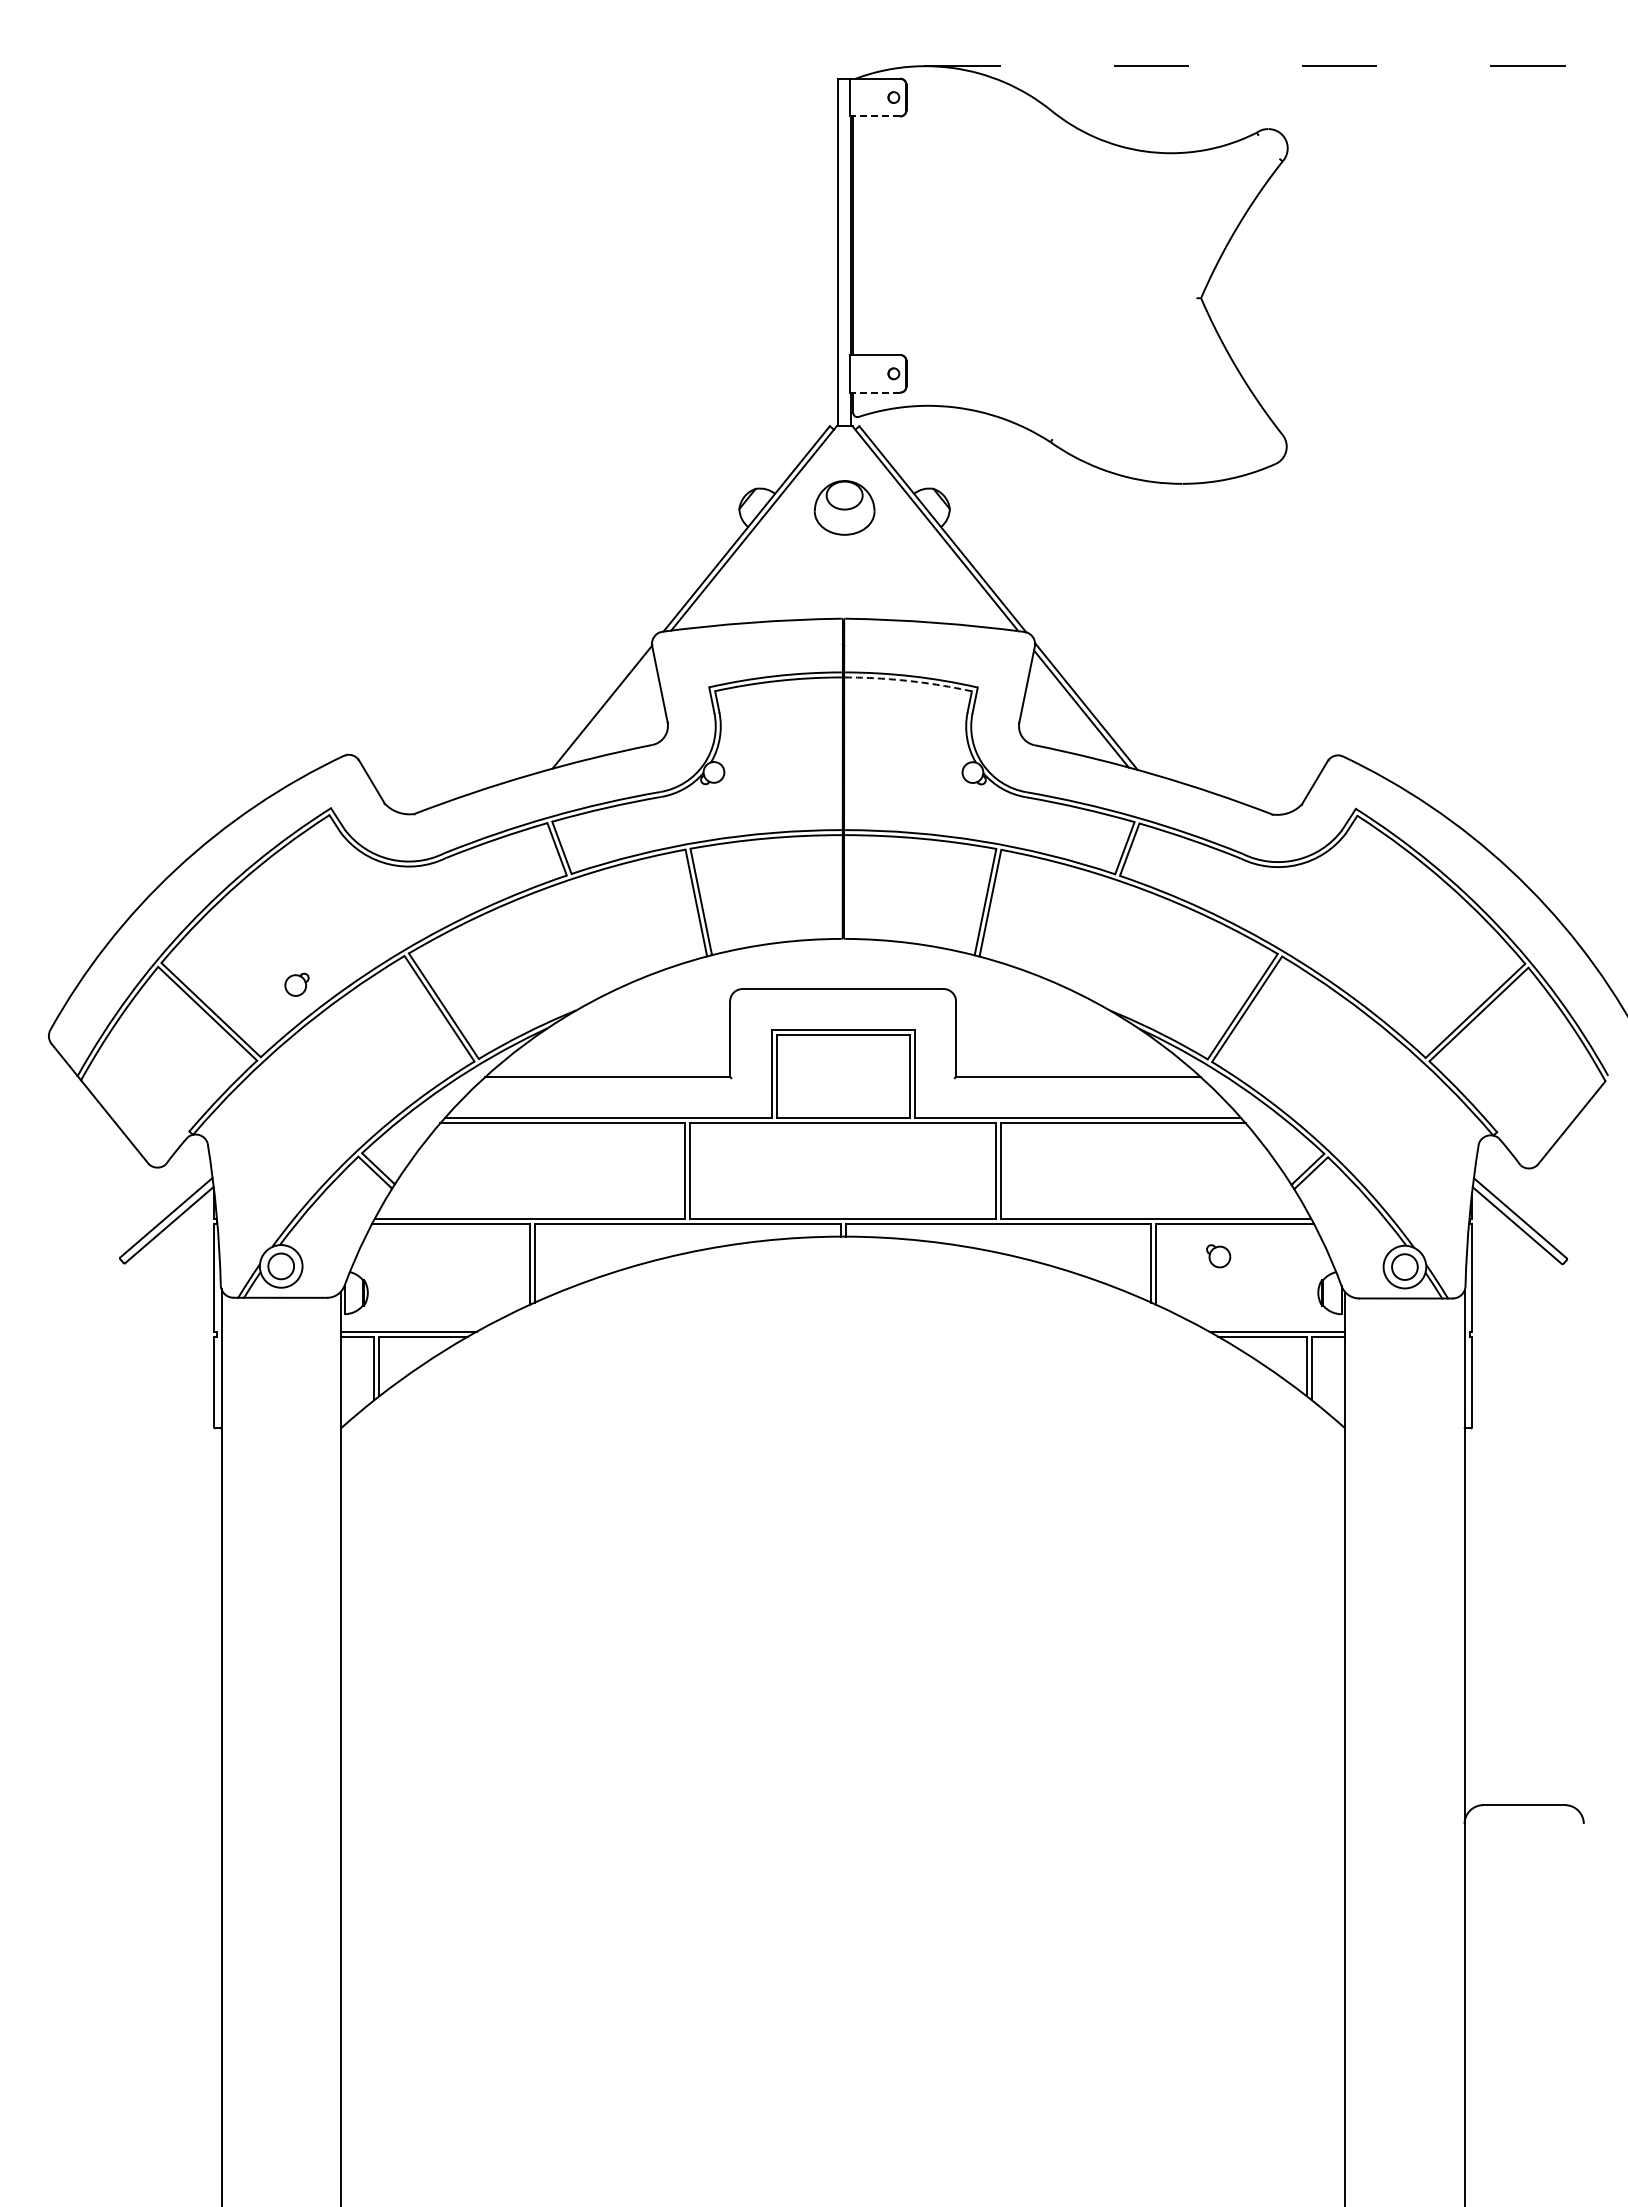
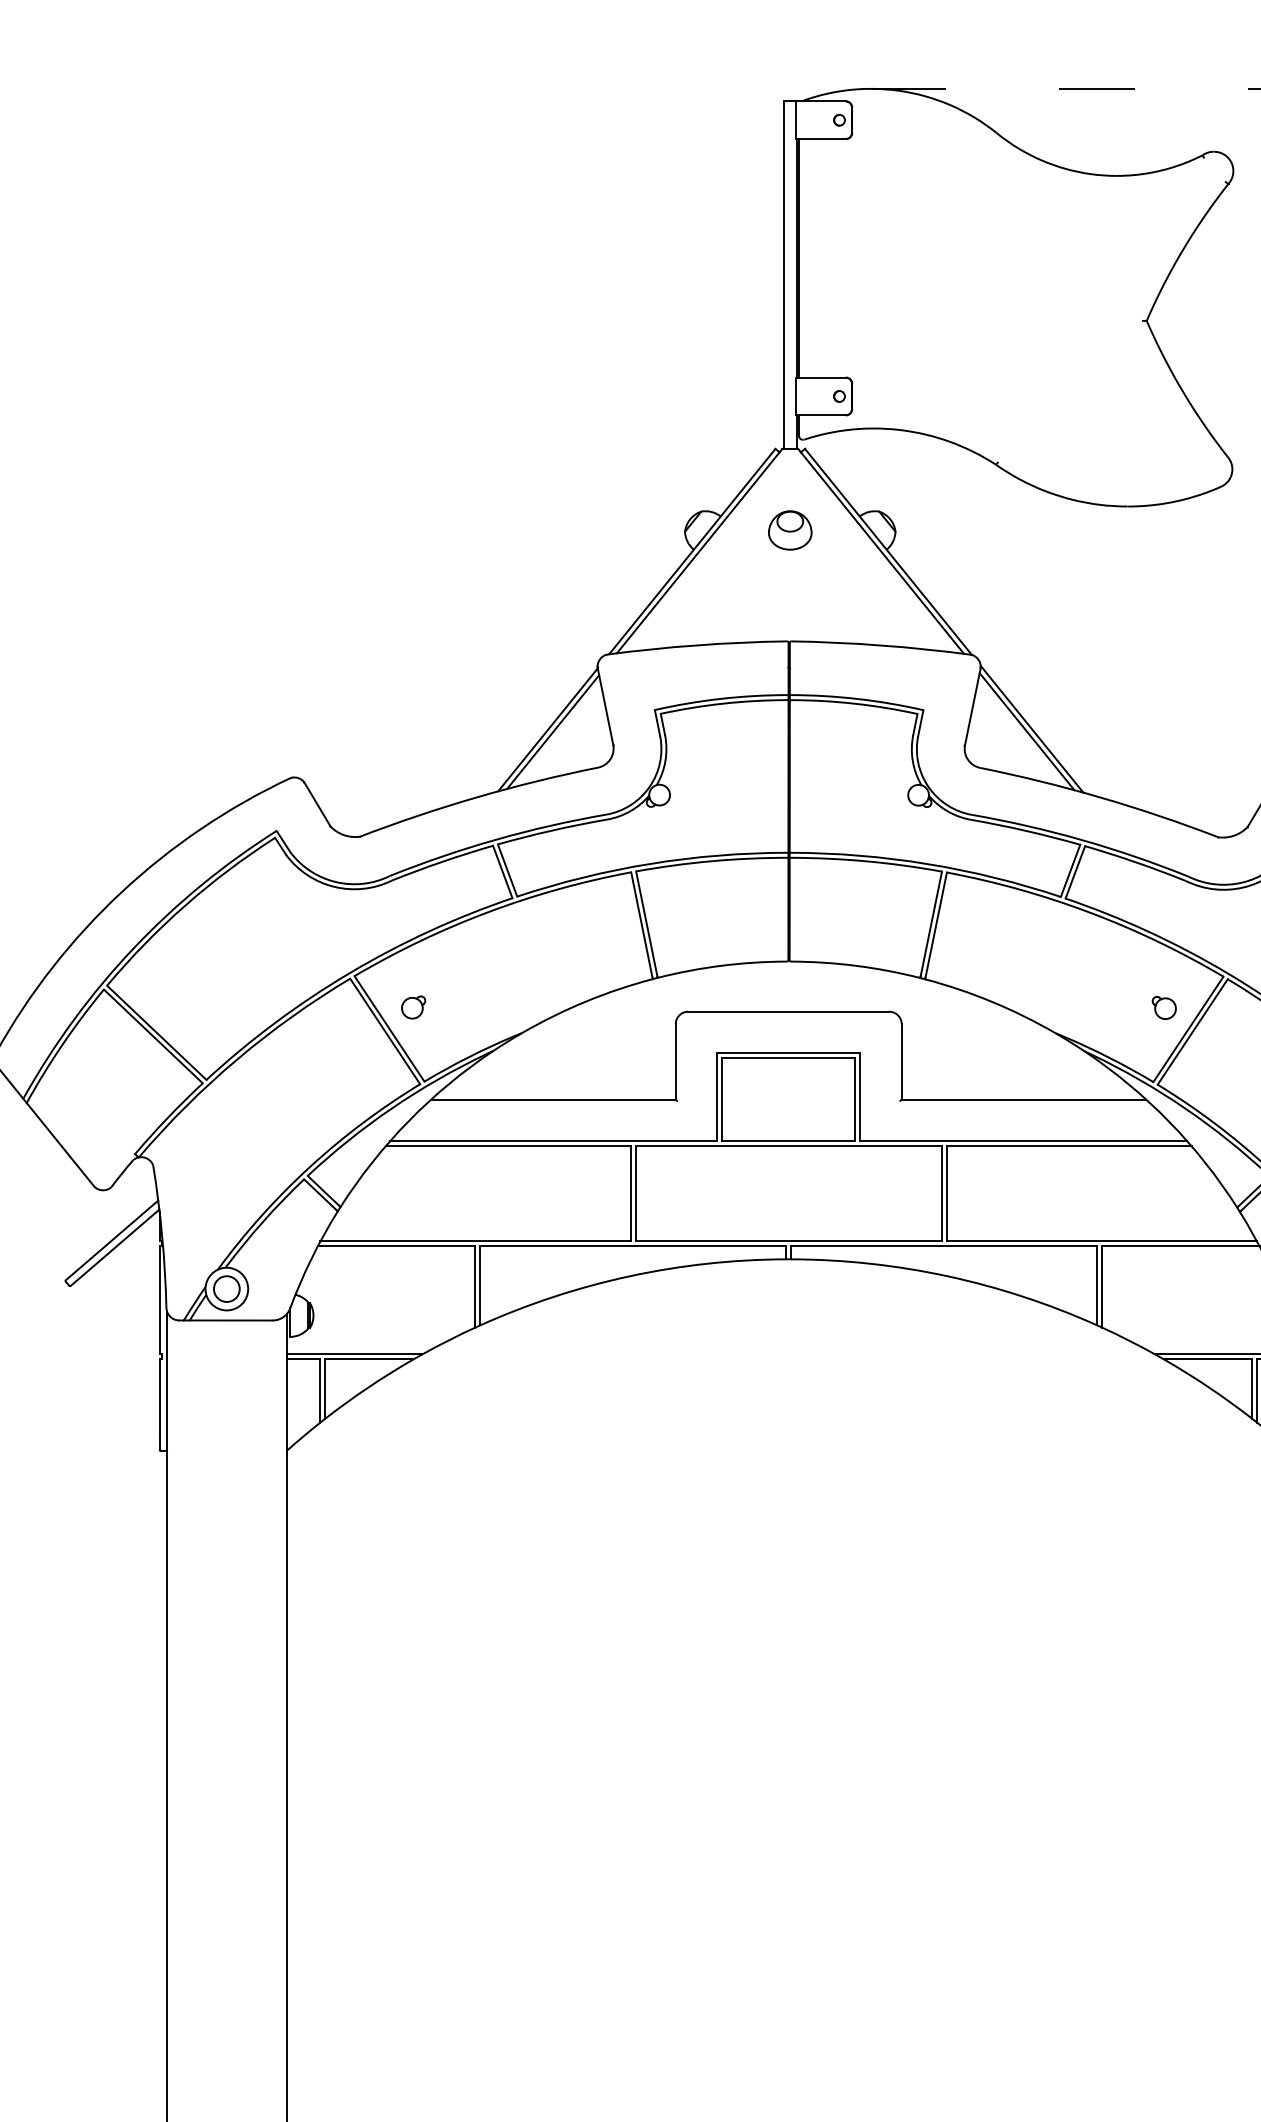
line: (874, 116) -> (820, 139), dashed -> solid
line: (874, 392) -> (820, 415), dashed -> solid
part: (844, 507) -> (790, 530), size x0.71
arc: (909, 681) -> (855, 704), dashed -> solid
line: (607, 709) -> (553, 732), added
part: (296, 984) -> (413, 1007), moved
part: (1218, 1256) -> (1164, 1008), moved

